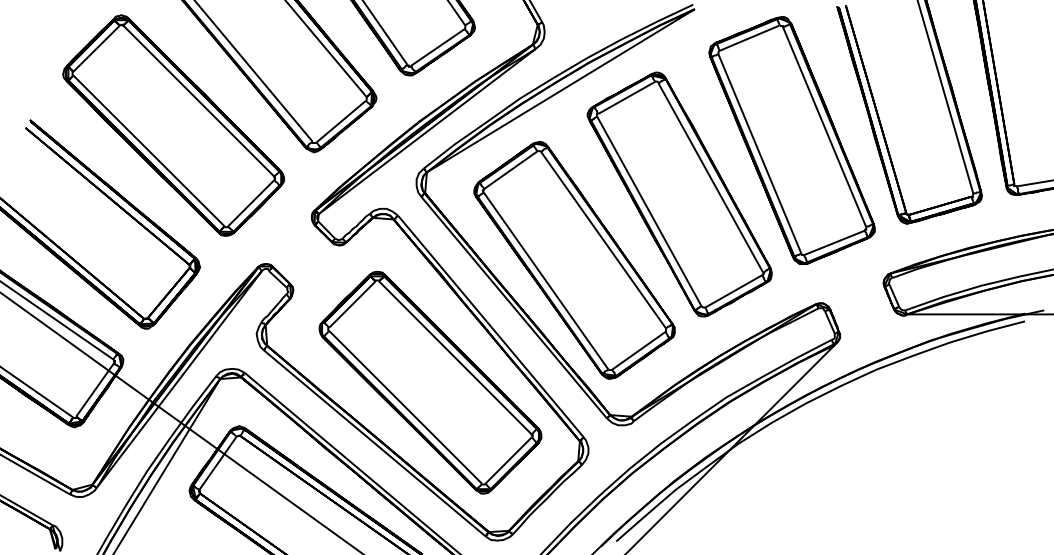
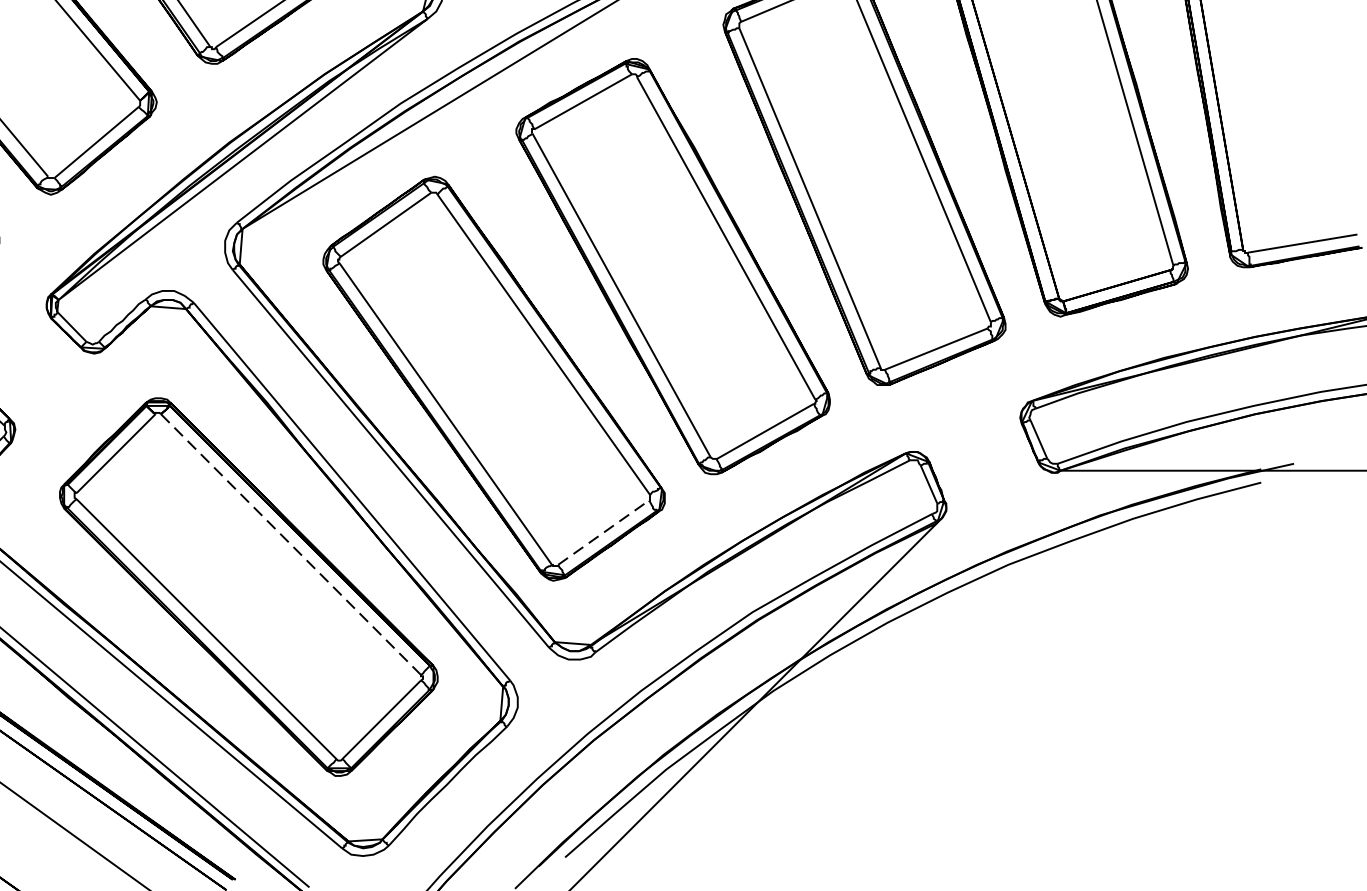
line: (638, 350) -> (602, 532), solid -> dashed
line: (454, 357) -> (289, 544), solid -> dashed

